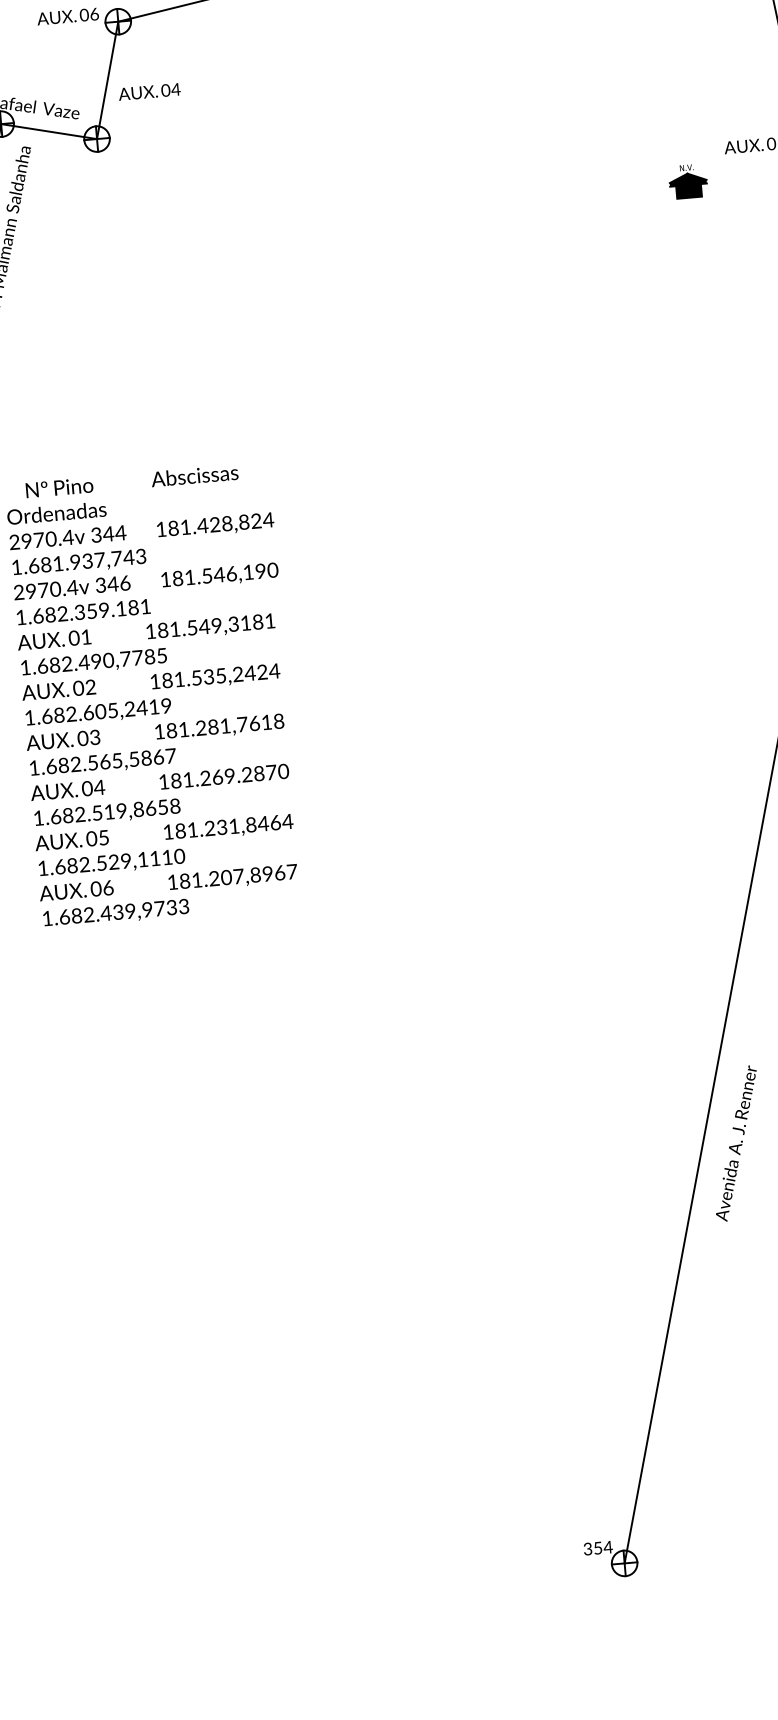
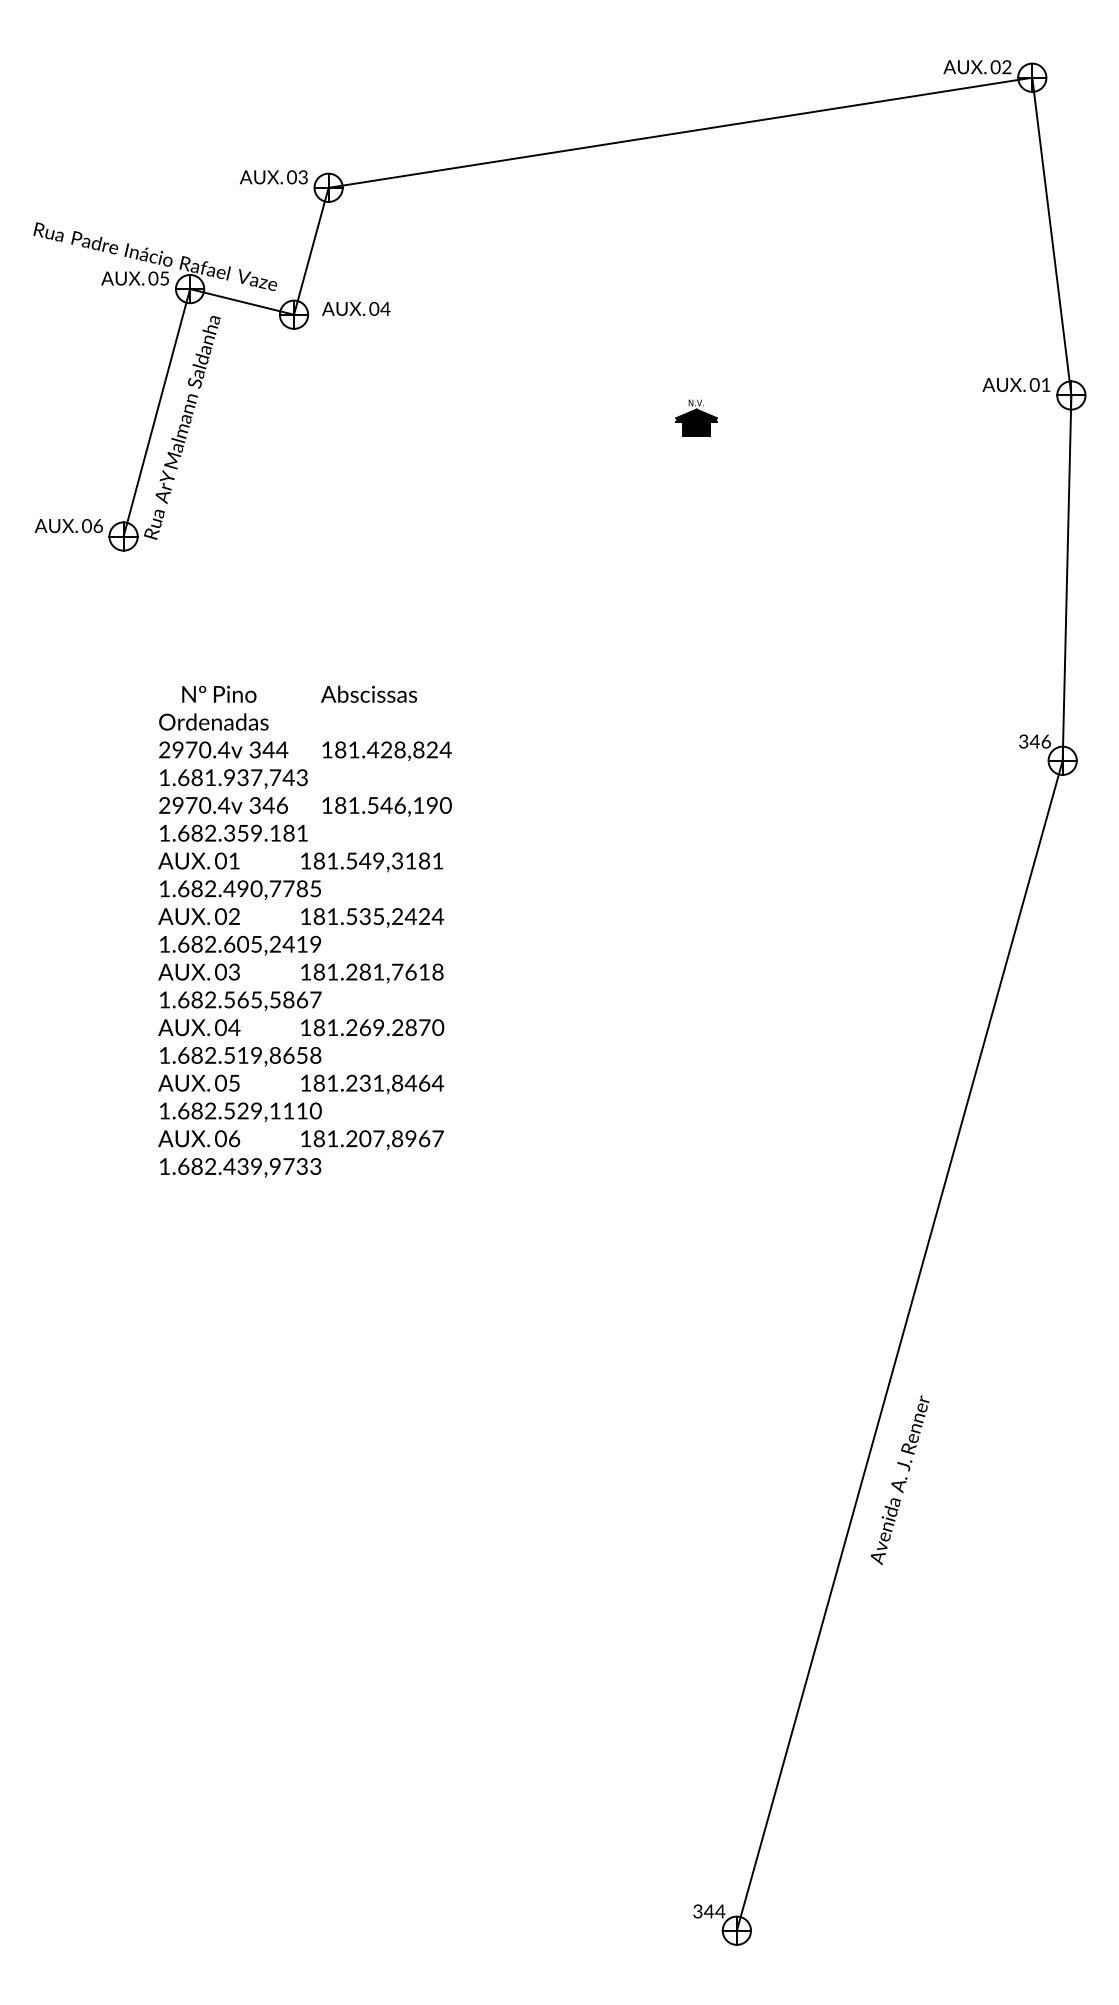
text: (93, 13) -> (302, 176), 06 -> 03
text: (149, 91) -> (356, 308), moved
part: (688, 180) -> (696, 417), moved
text: (598, 1548) -> (709, 1911), 354 -> 344

